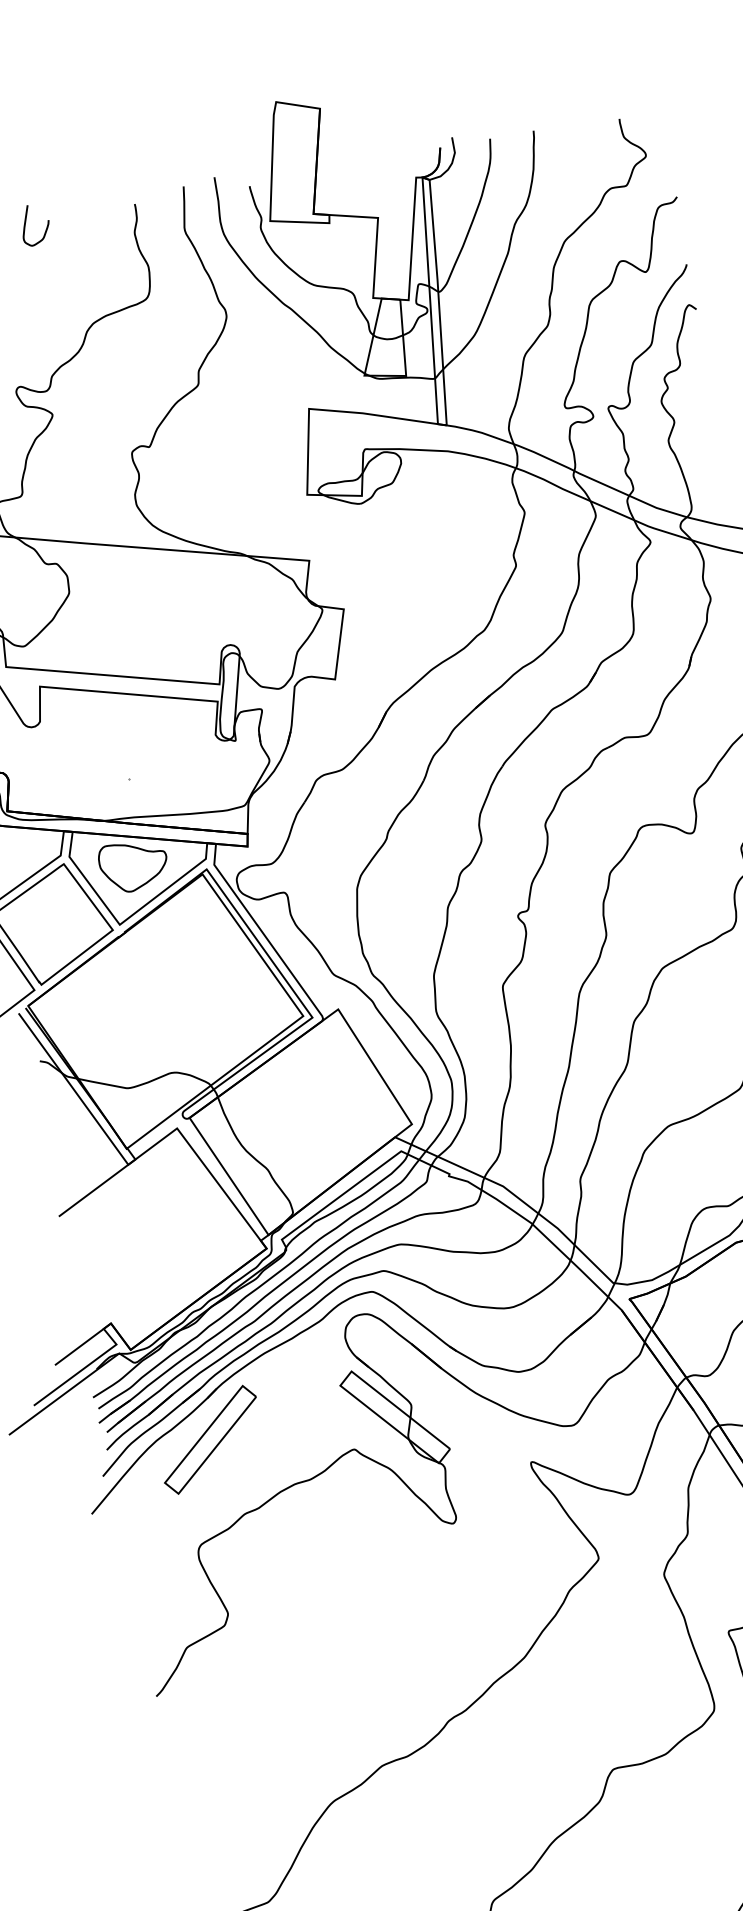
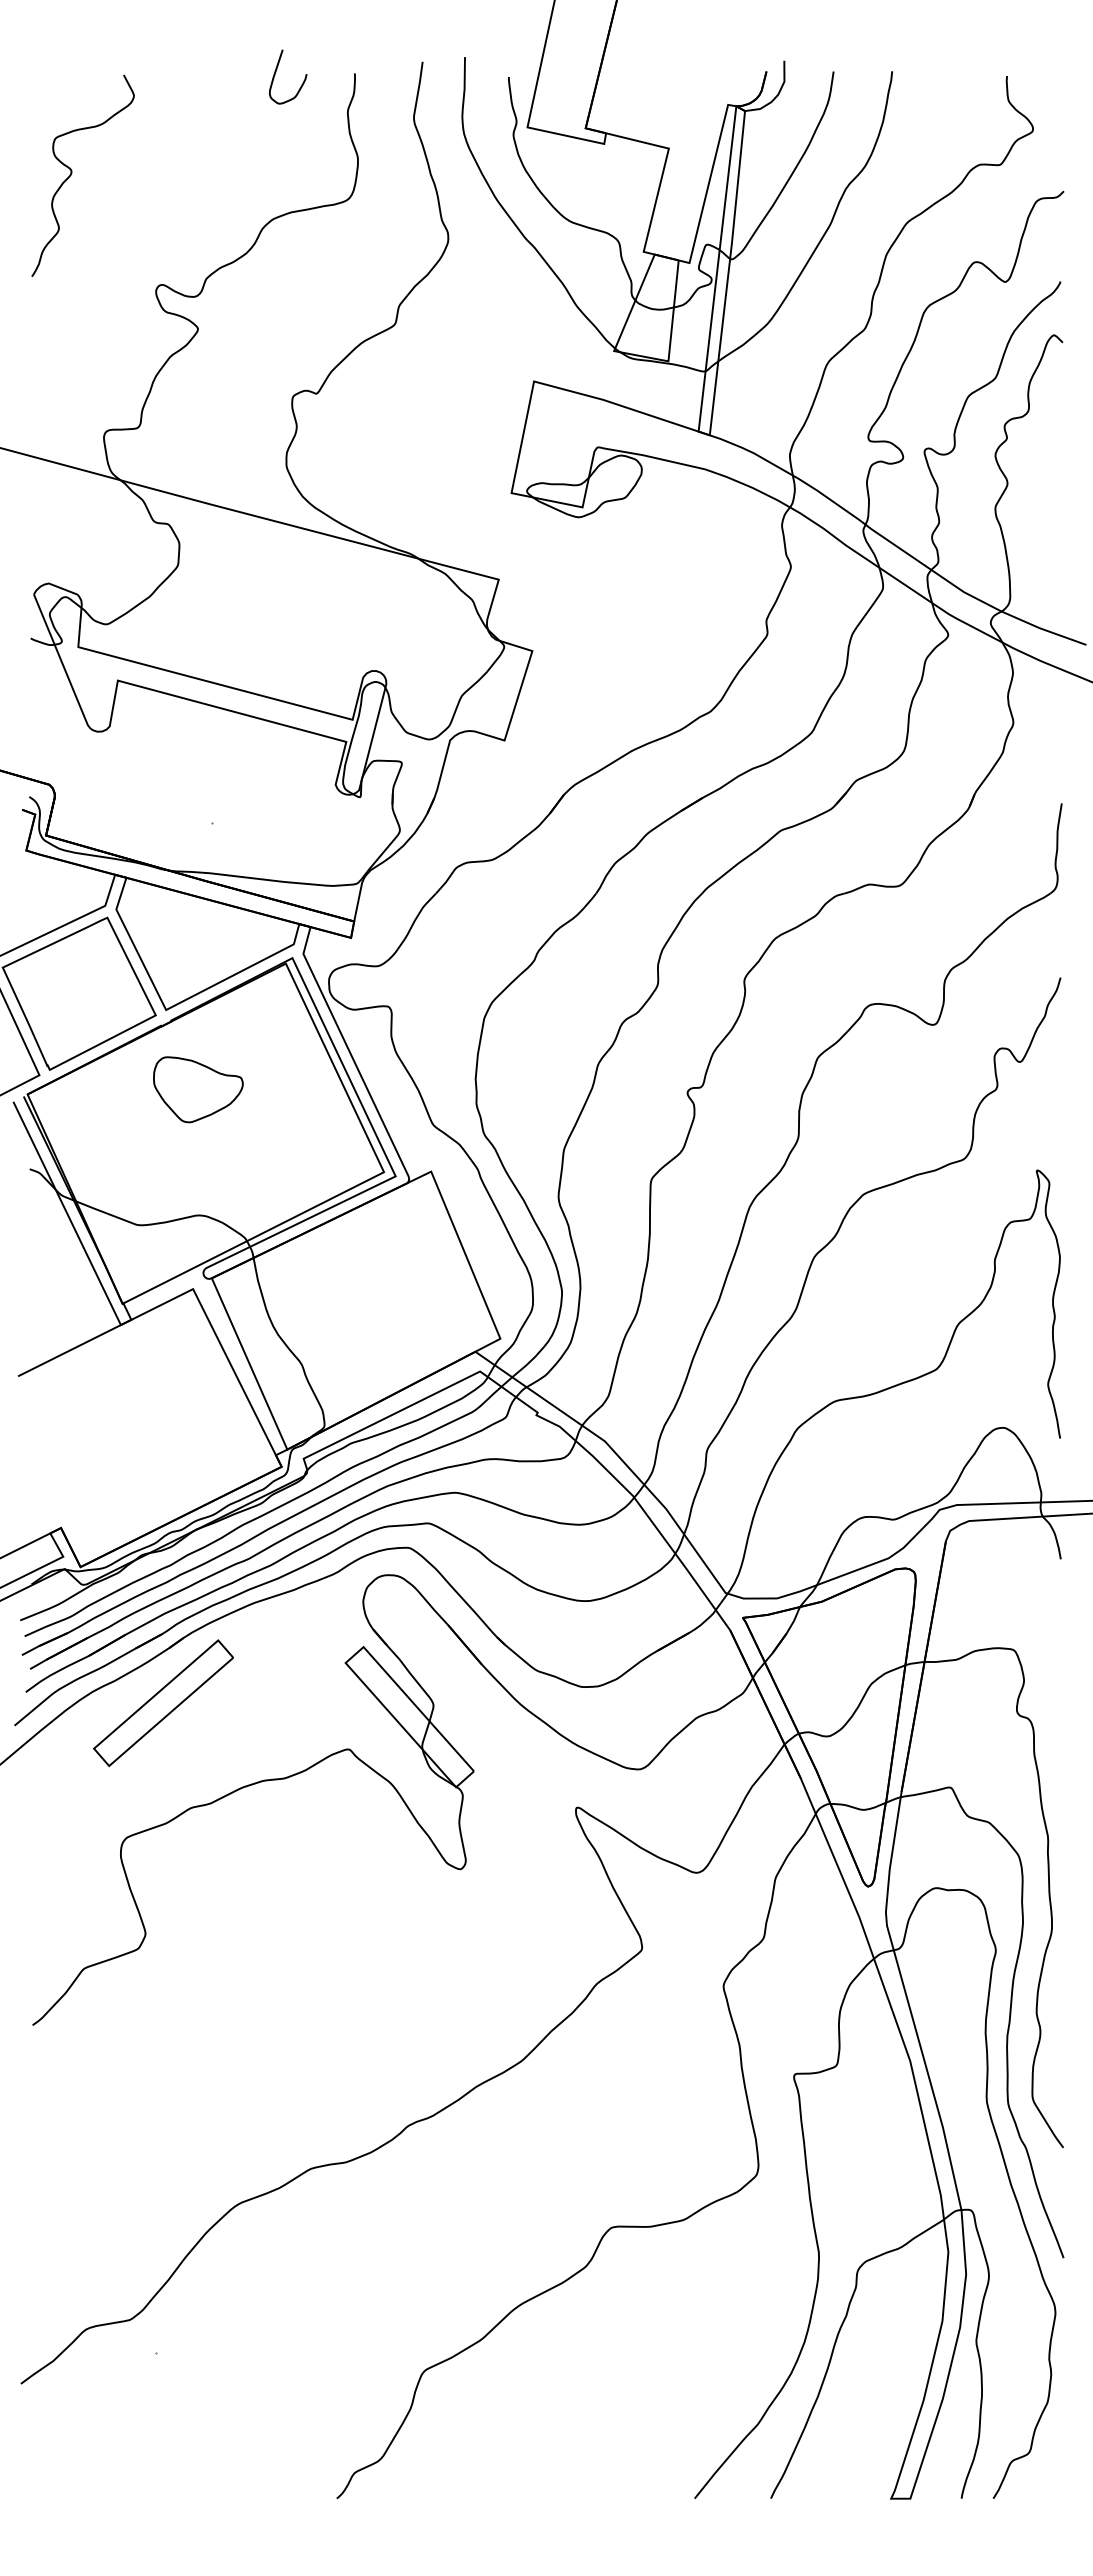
curve: (26, 222) -> (276, 72), moved
part: (134, 865) -> (198, 1089), moved

